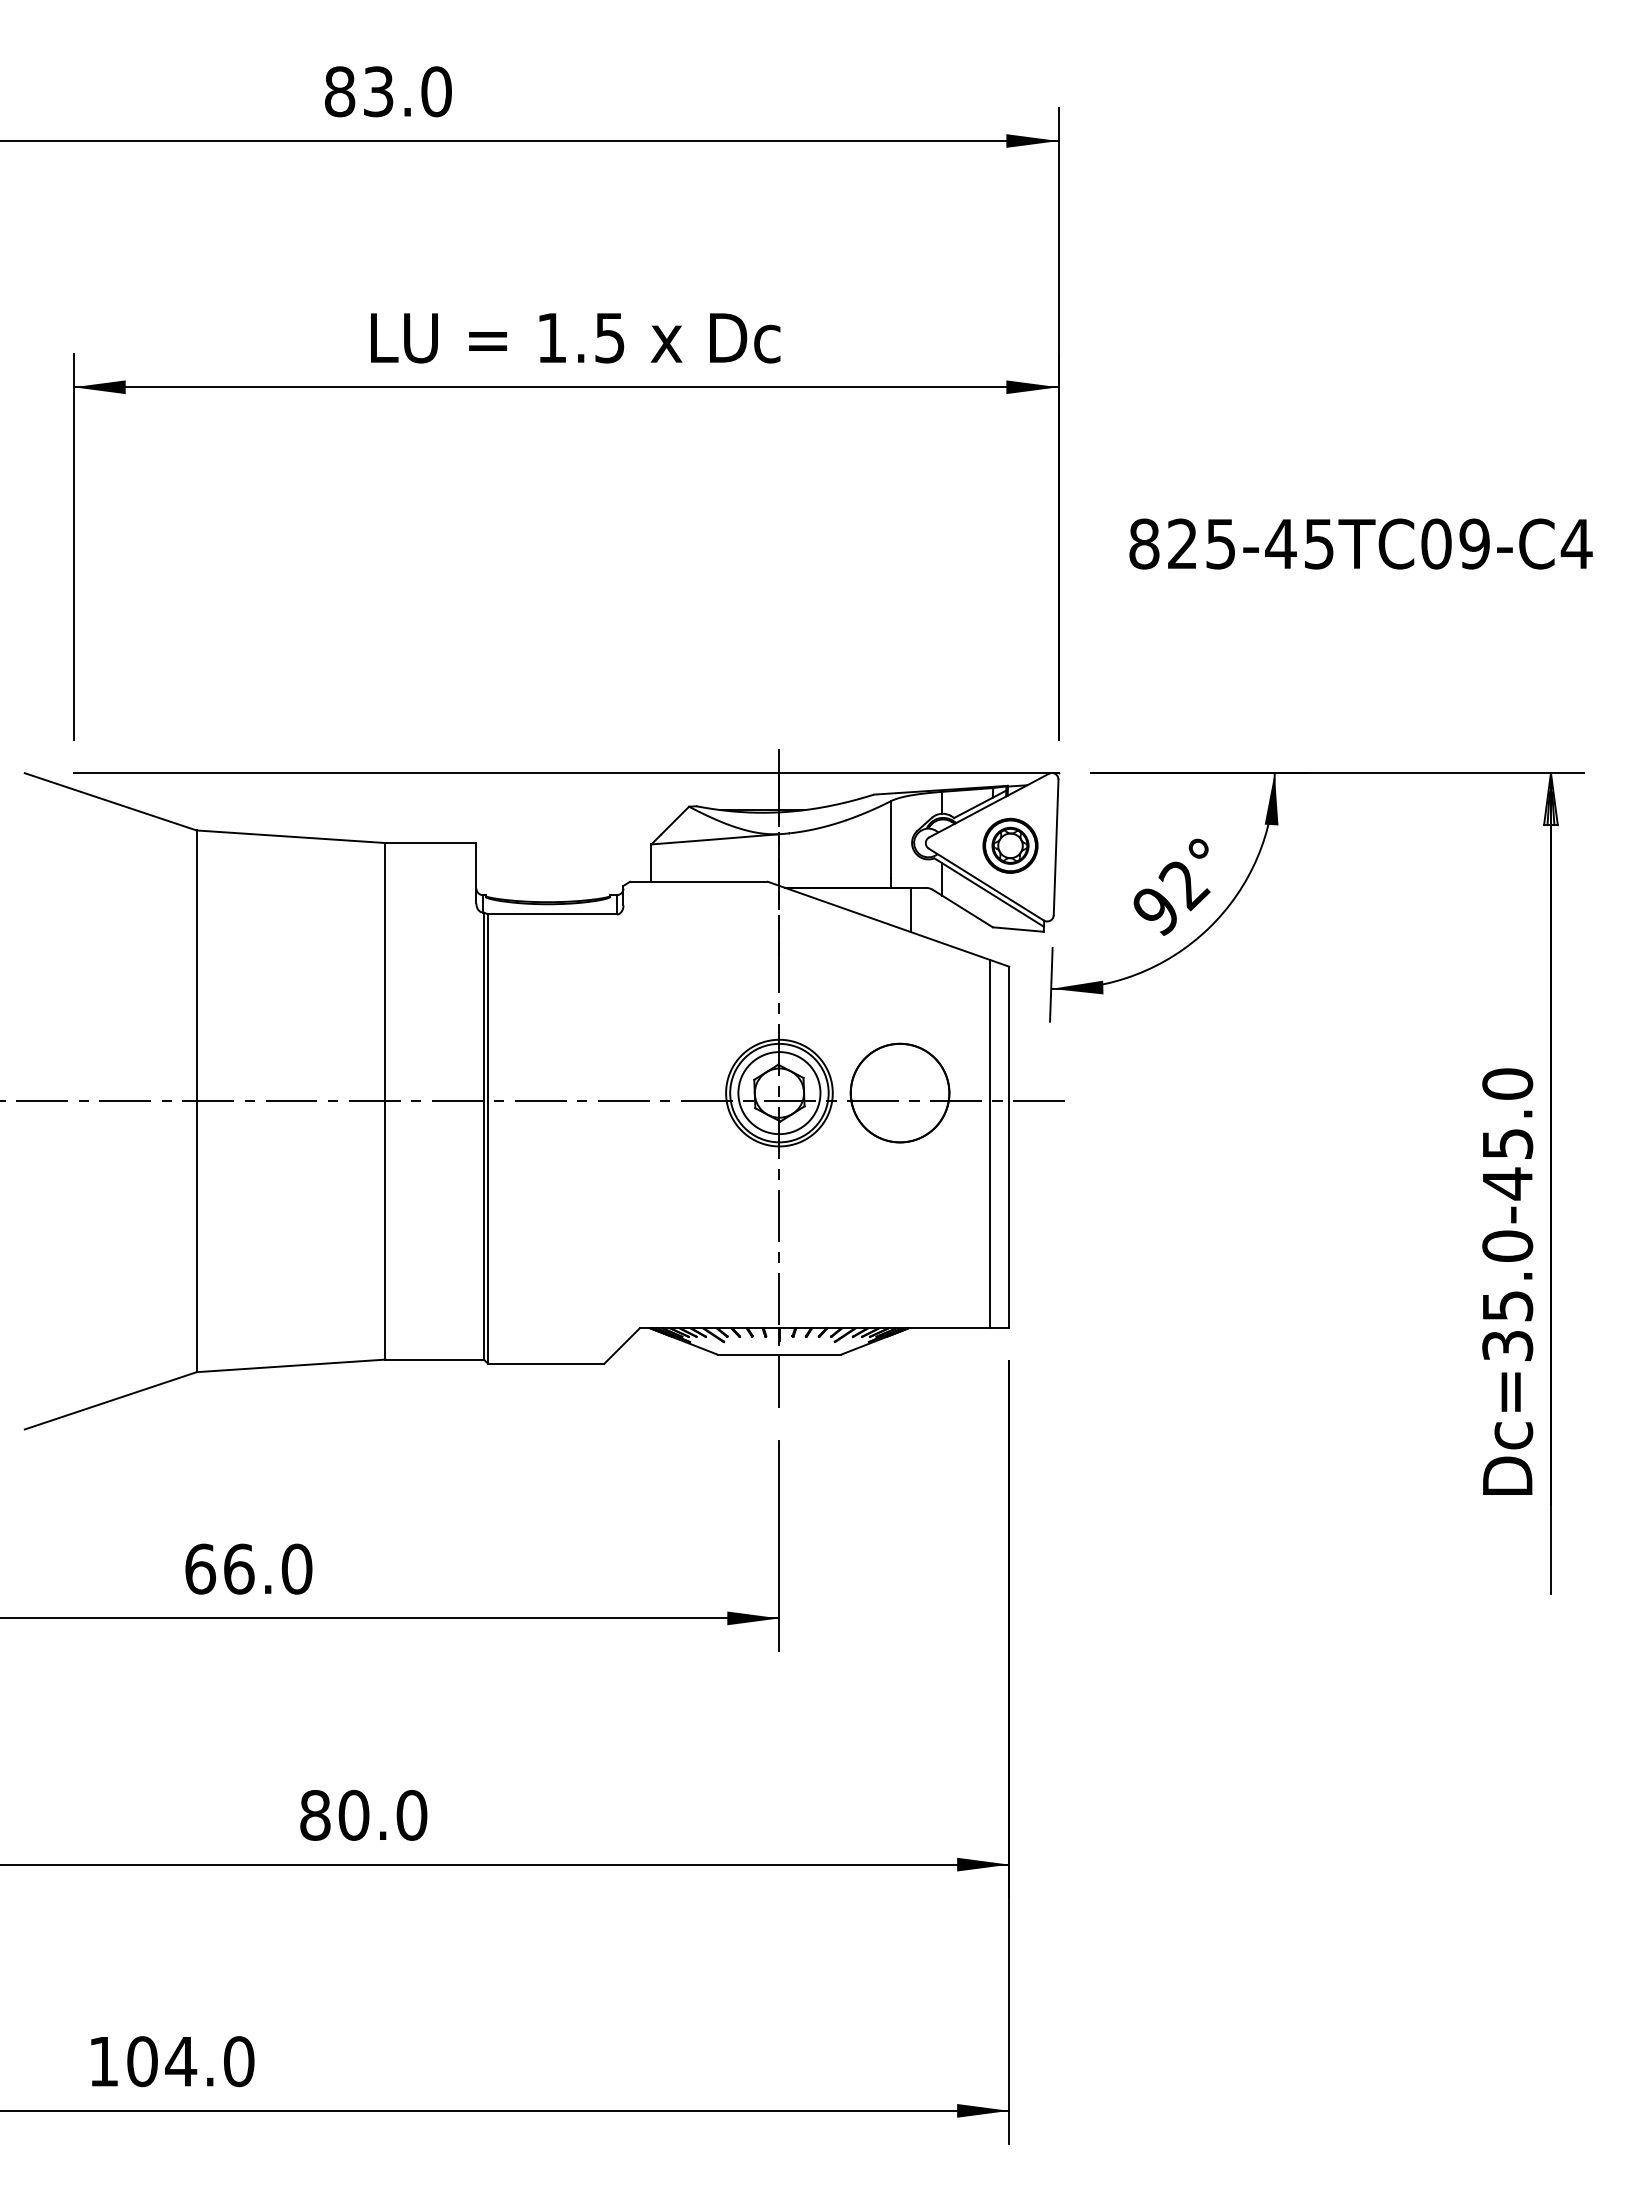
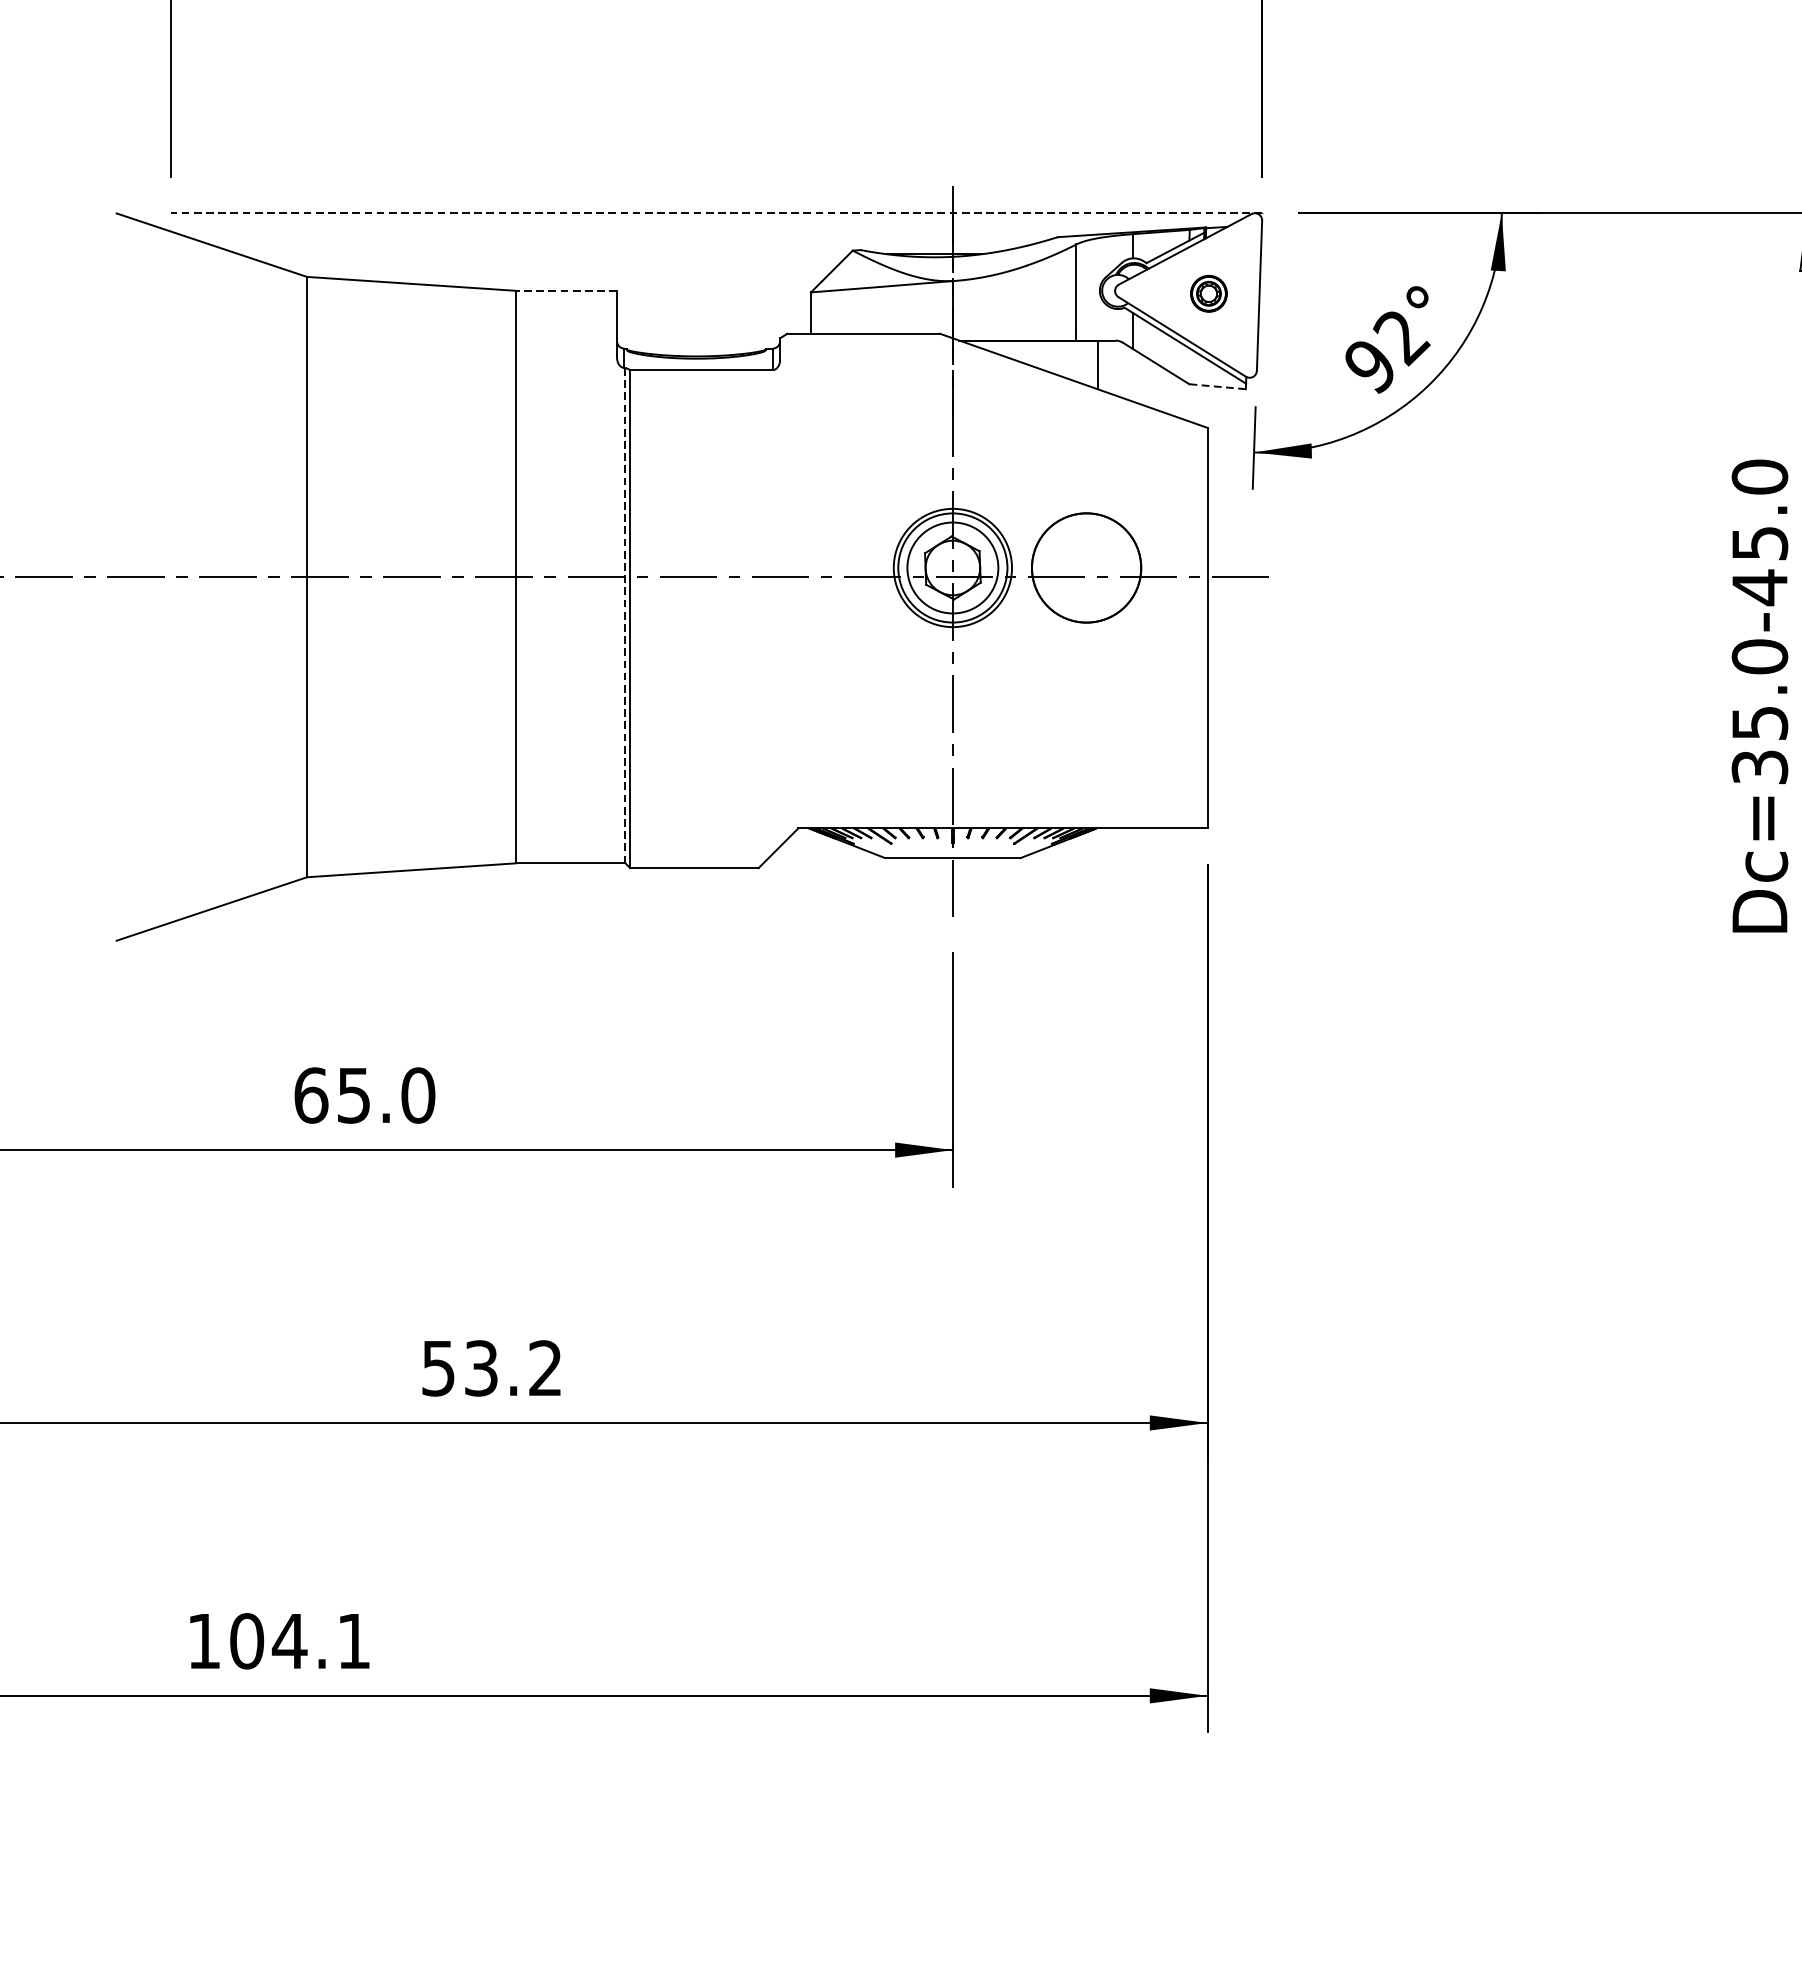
line: (565, 773) -> (715, 213), solid -> dashed
line: (430, 843) -> (566, 291), solid -> dashed
part: (1010, 845) -> (1208, 293), size x0.6
line: (1018, 929) -> (1217, 386), solid -> dashed
line: (483, 1136) -> (624, 616), solid -> dashed
line: (989, 1143) -> (1185, 623), removed
text: (1507, 1281) -> (1759, 695), moved
text: (239, 1568) -> (354, 1094), 66.0 -> 65.0
text: (363, 1814) -> (491, 1367), 80.0 -> 53.2
text: (239, 2061) -> (354, 1641), 104.0 -> 104.1

